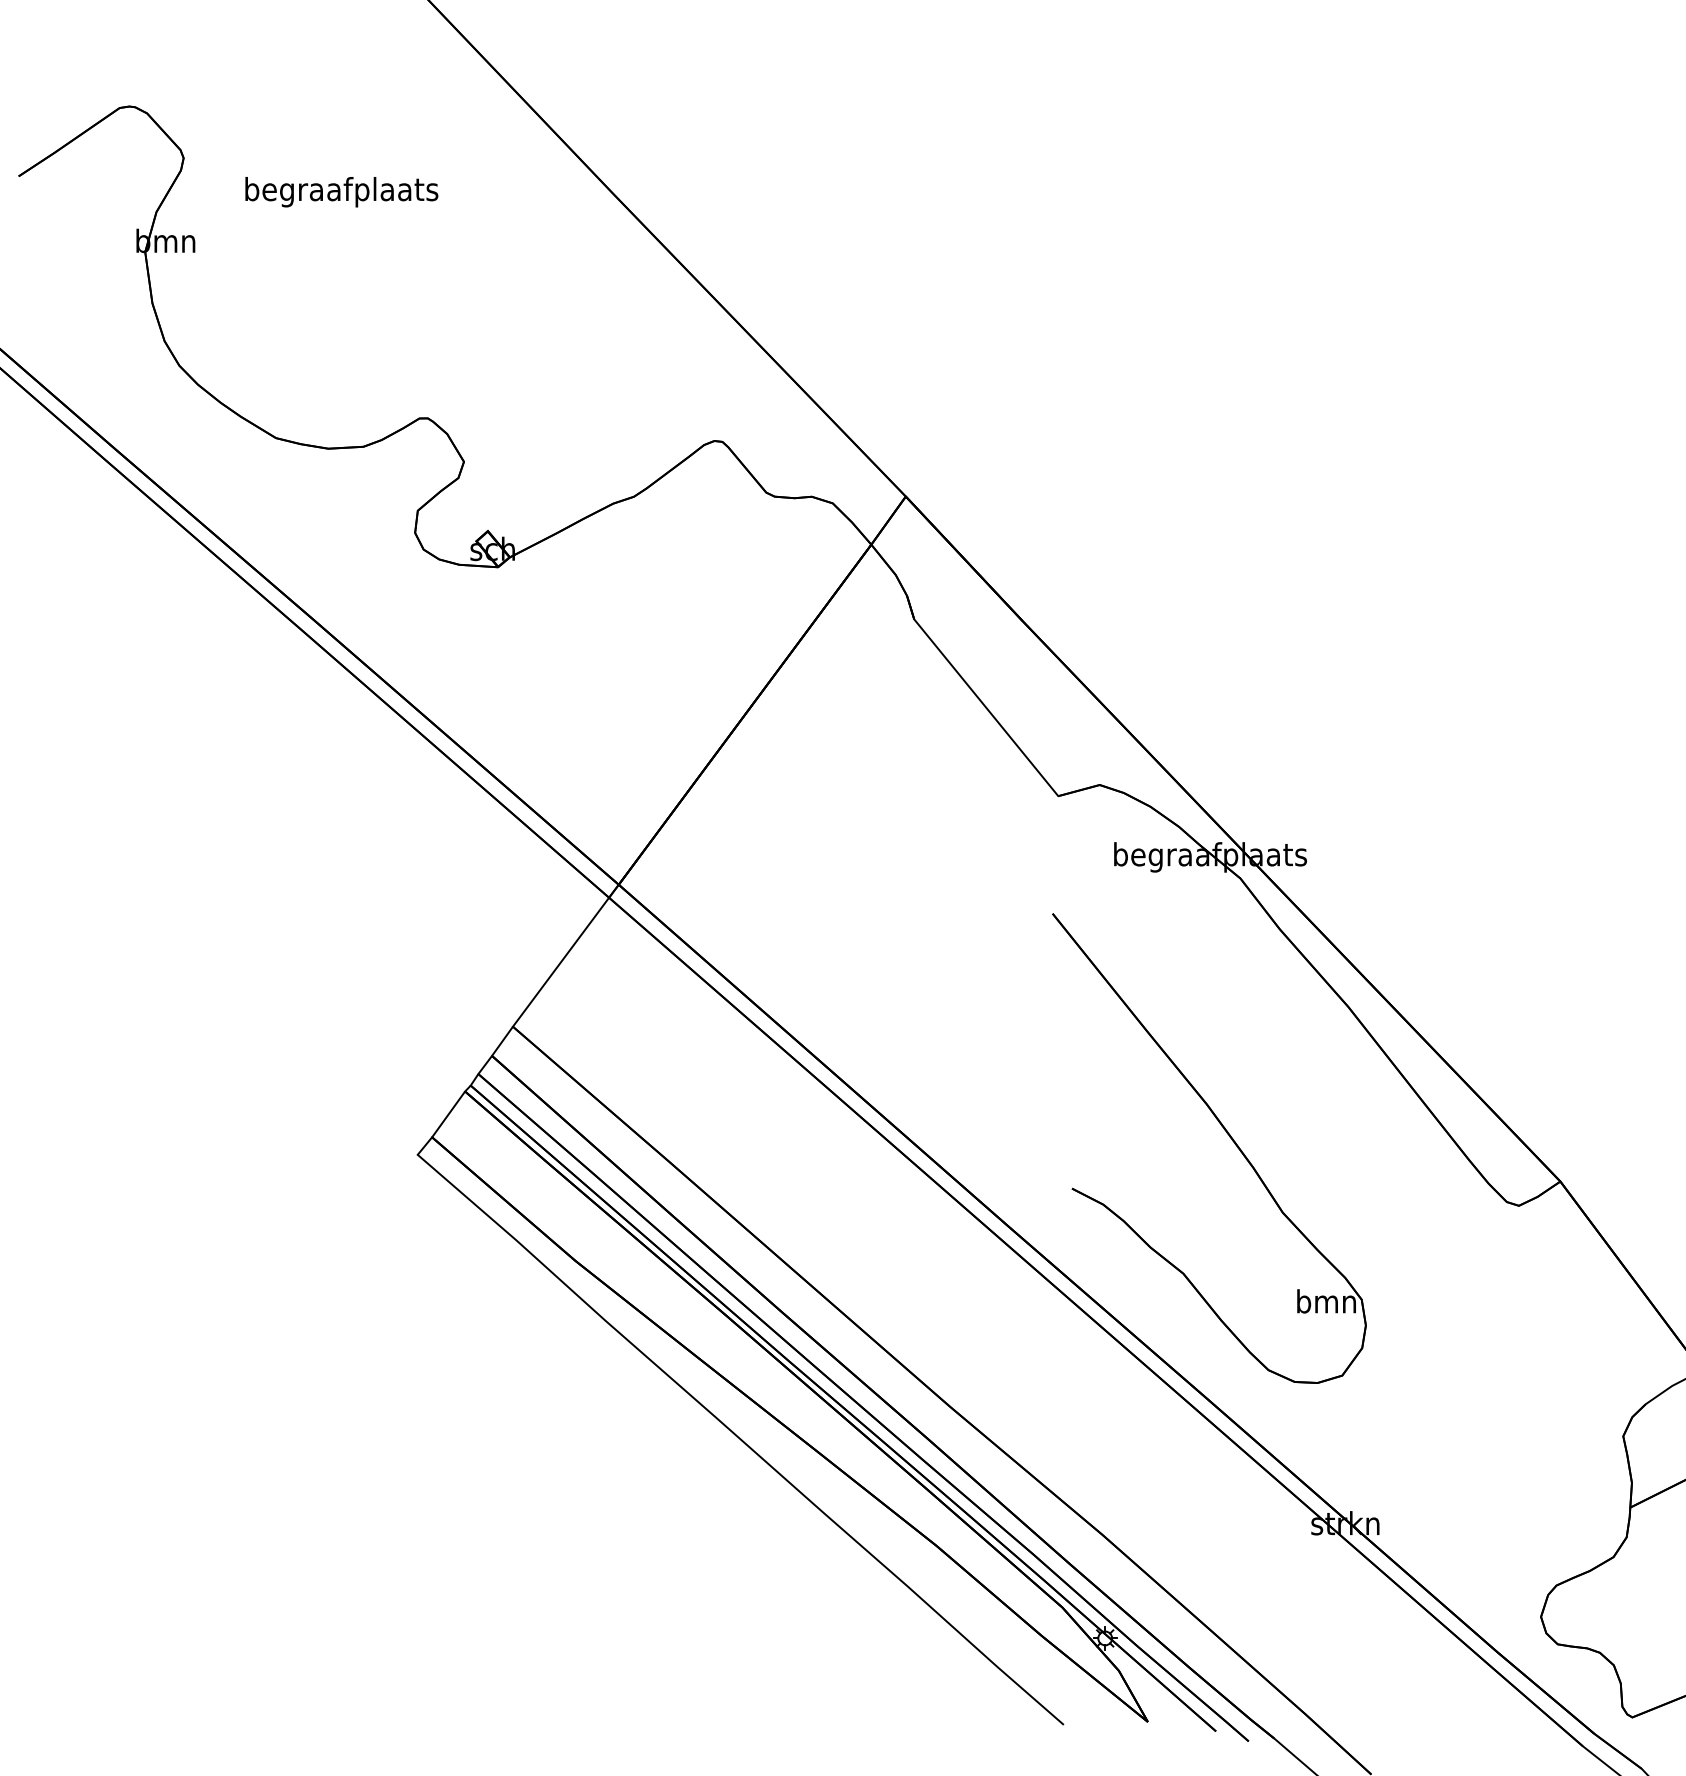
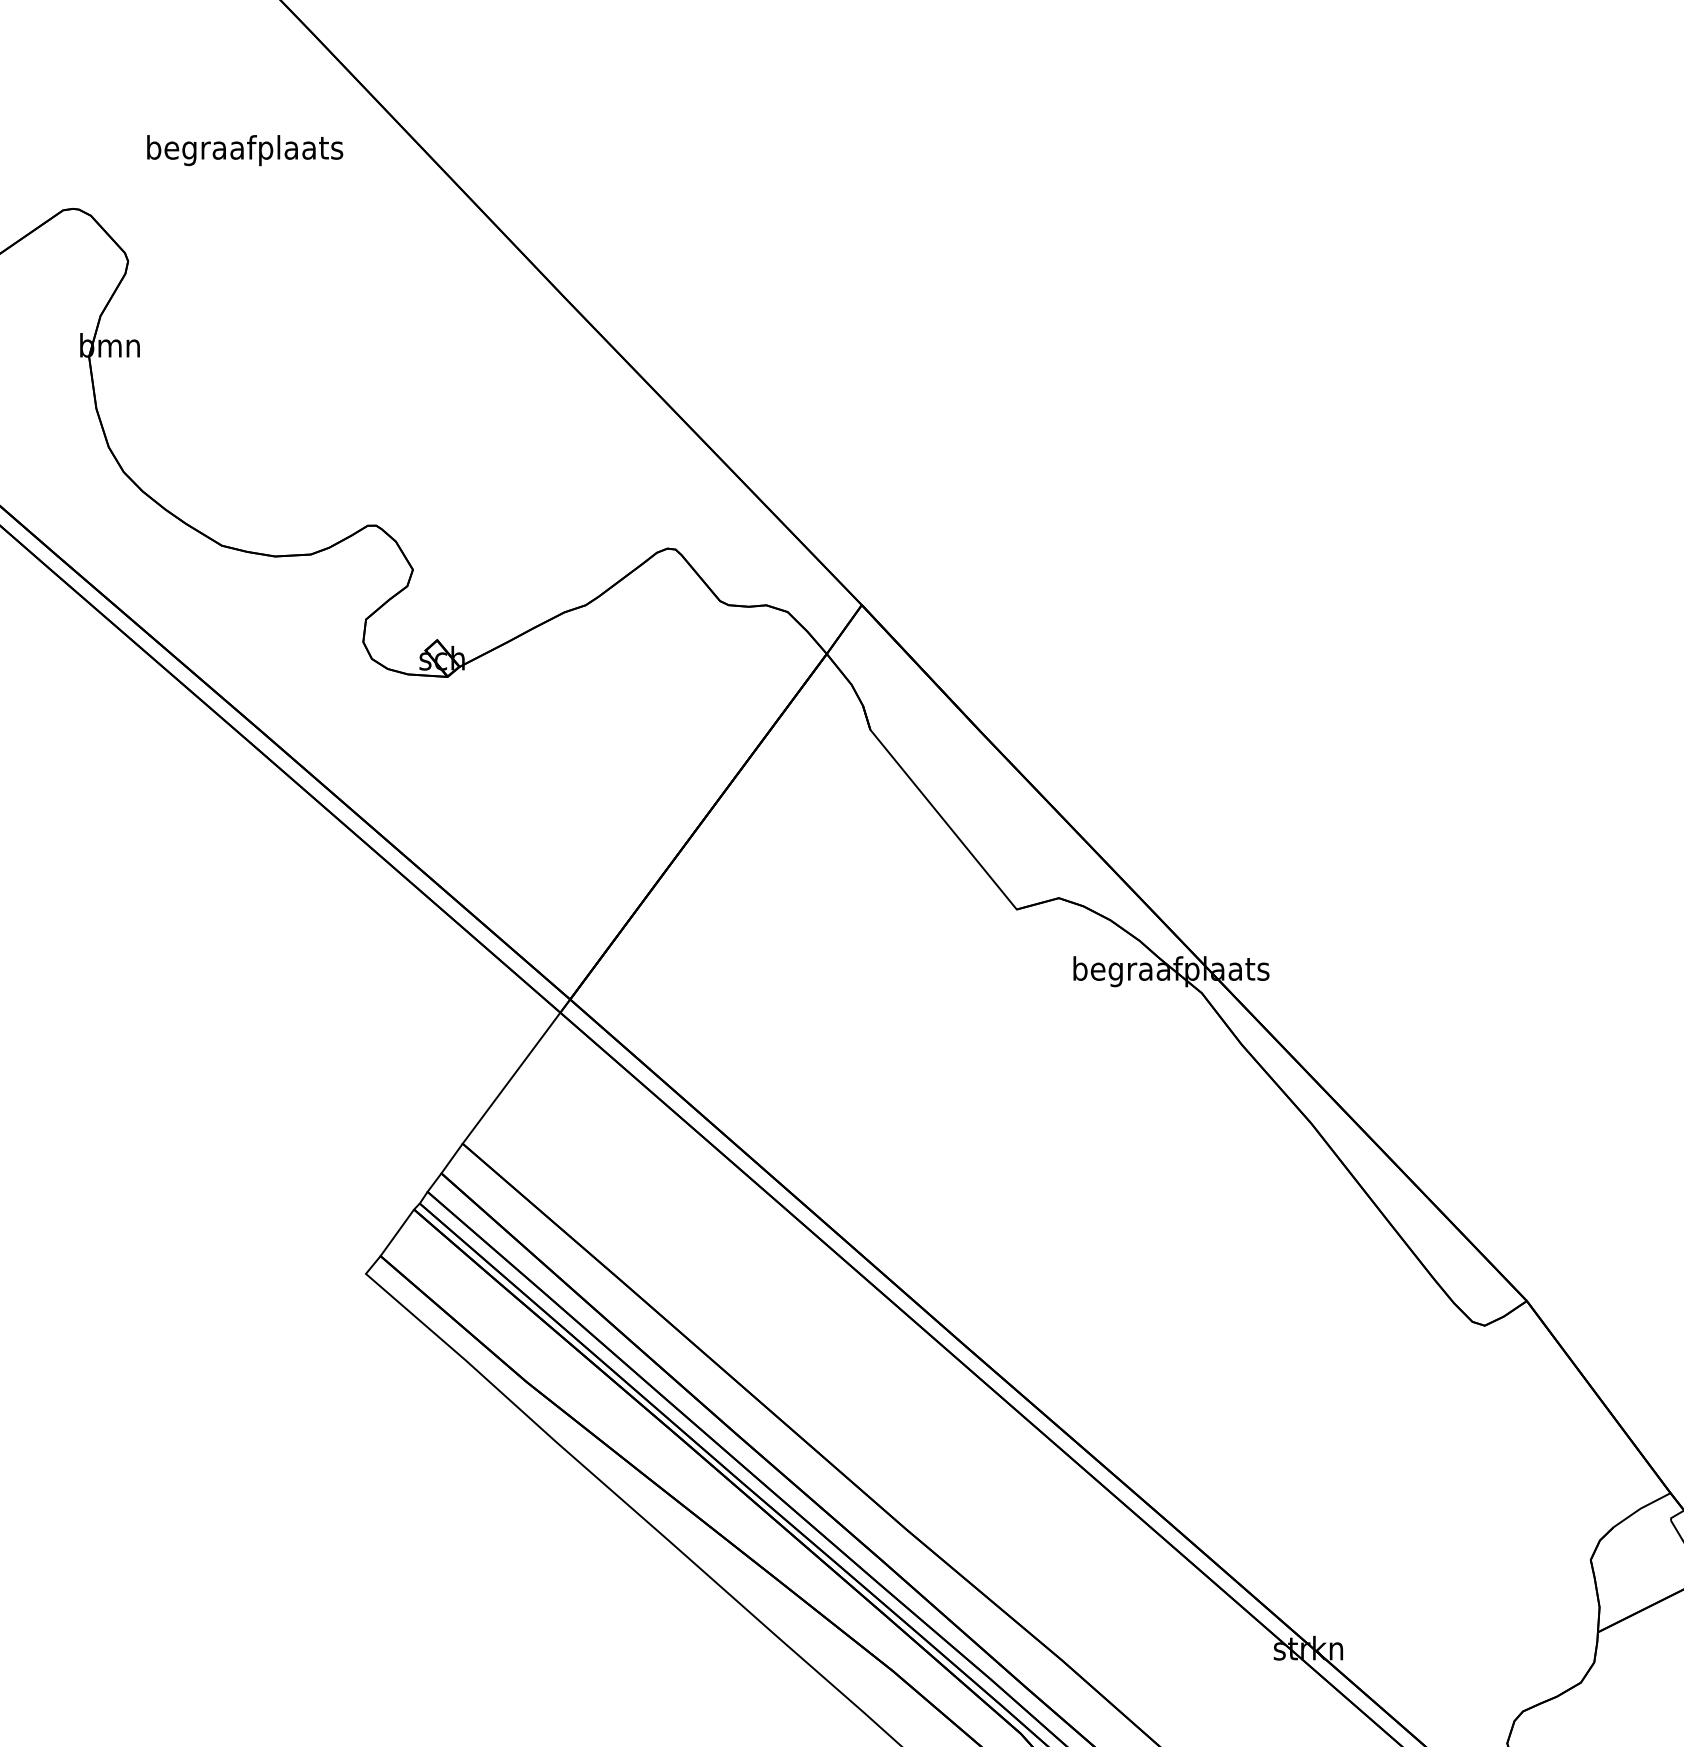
text: (341, 192) -> (244, 150), moved
part: (1226, 1133) -> (1187, 1252), removed

